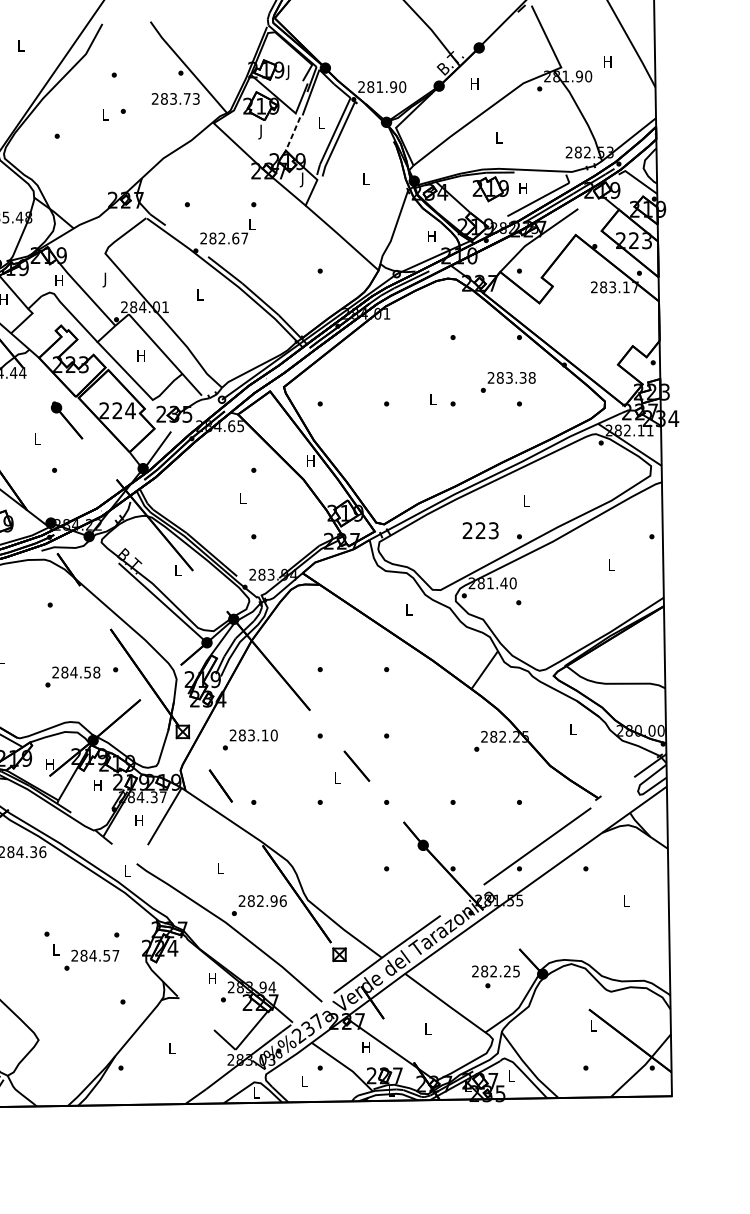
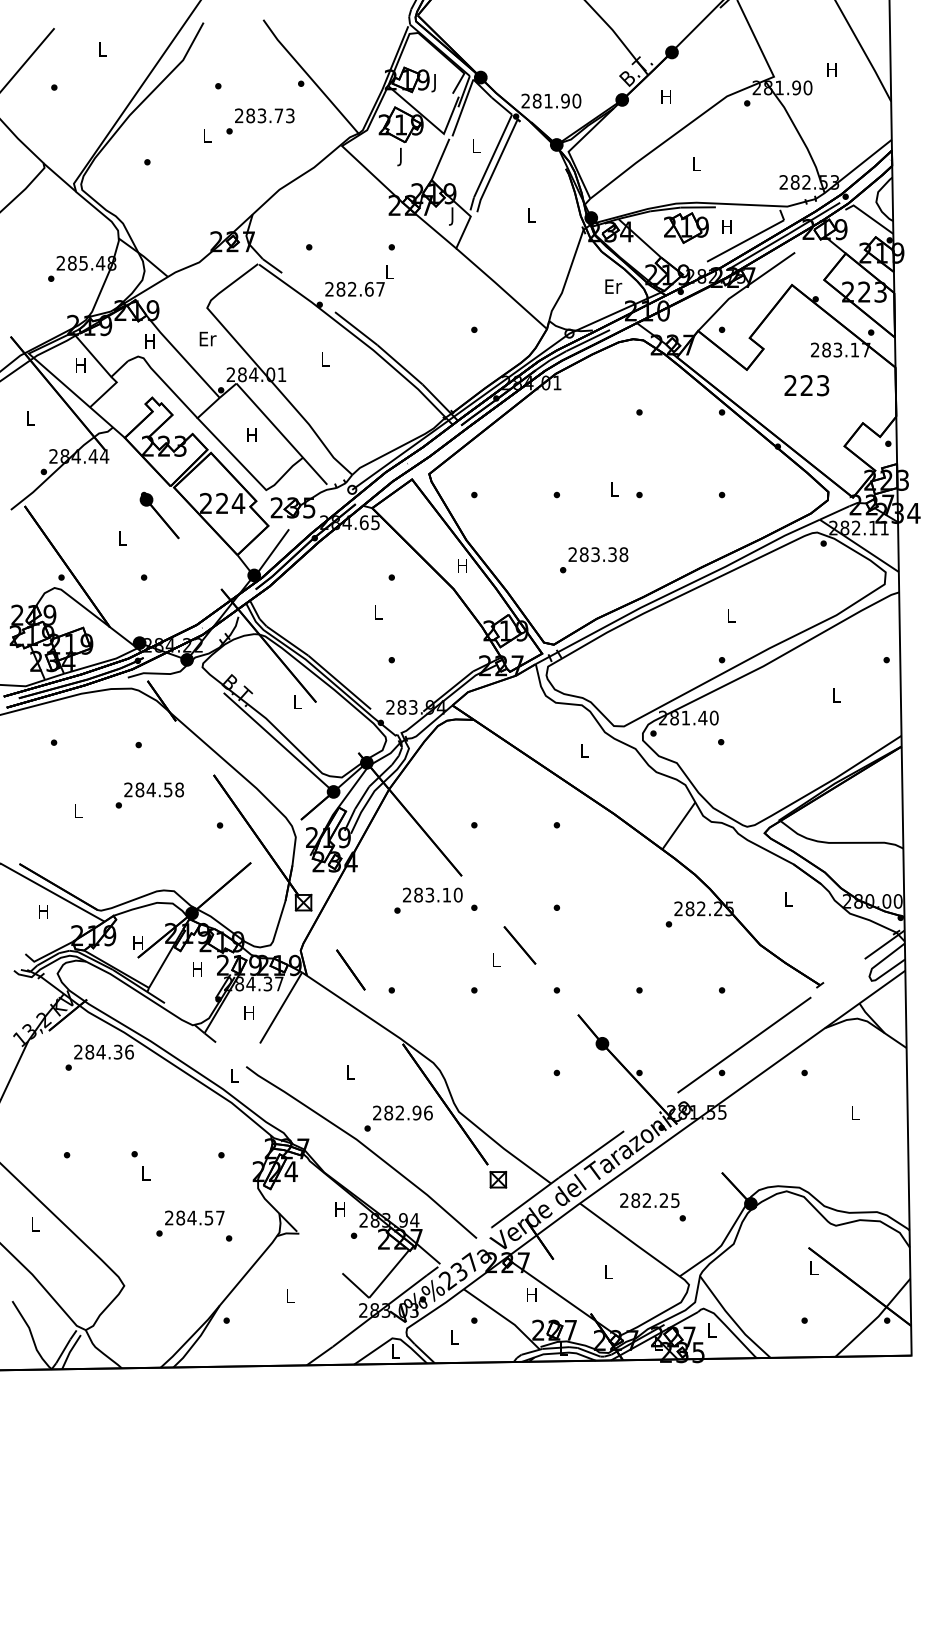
text: (175, 98) -> (264, 115), moved
line: (292, 134) -> (440, 159), dashed -> solid
text: (432, 236) -> (613, 286), H -> Er
text: (105, 279) -> (207, 340), J -> Er
text: (508, 382) -> (594, 560), moved
text: (480, 530) -> (806, 385), moved
text: (72, 677) -> (149, 795), moved
text: (250, 739) -> (428, 900), moved
text: (91, 960) -> (190, 1223), moved
text: (495, 971) -> (649, 1200), moved

